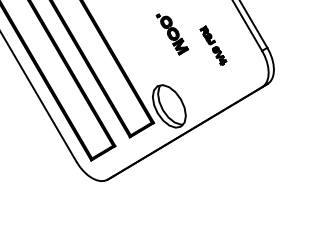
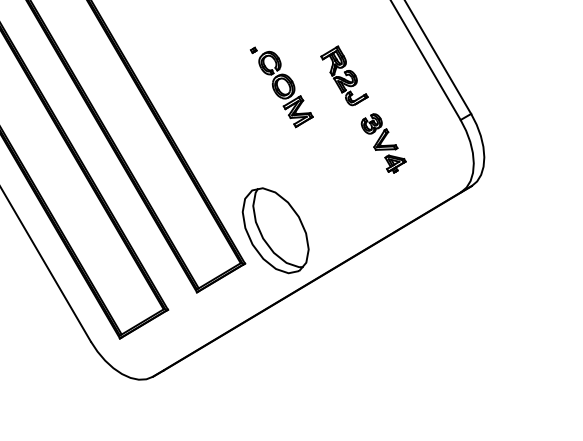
part: (213, 45) -> (363, 109), size x1.67

